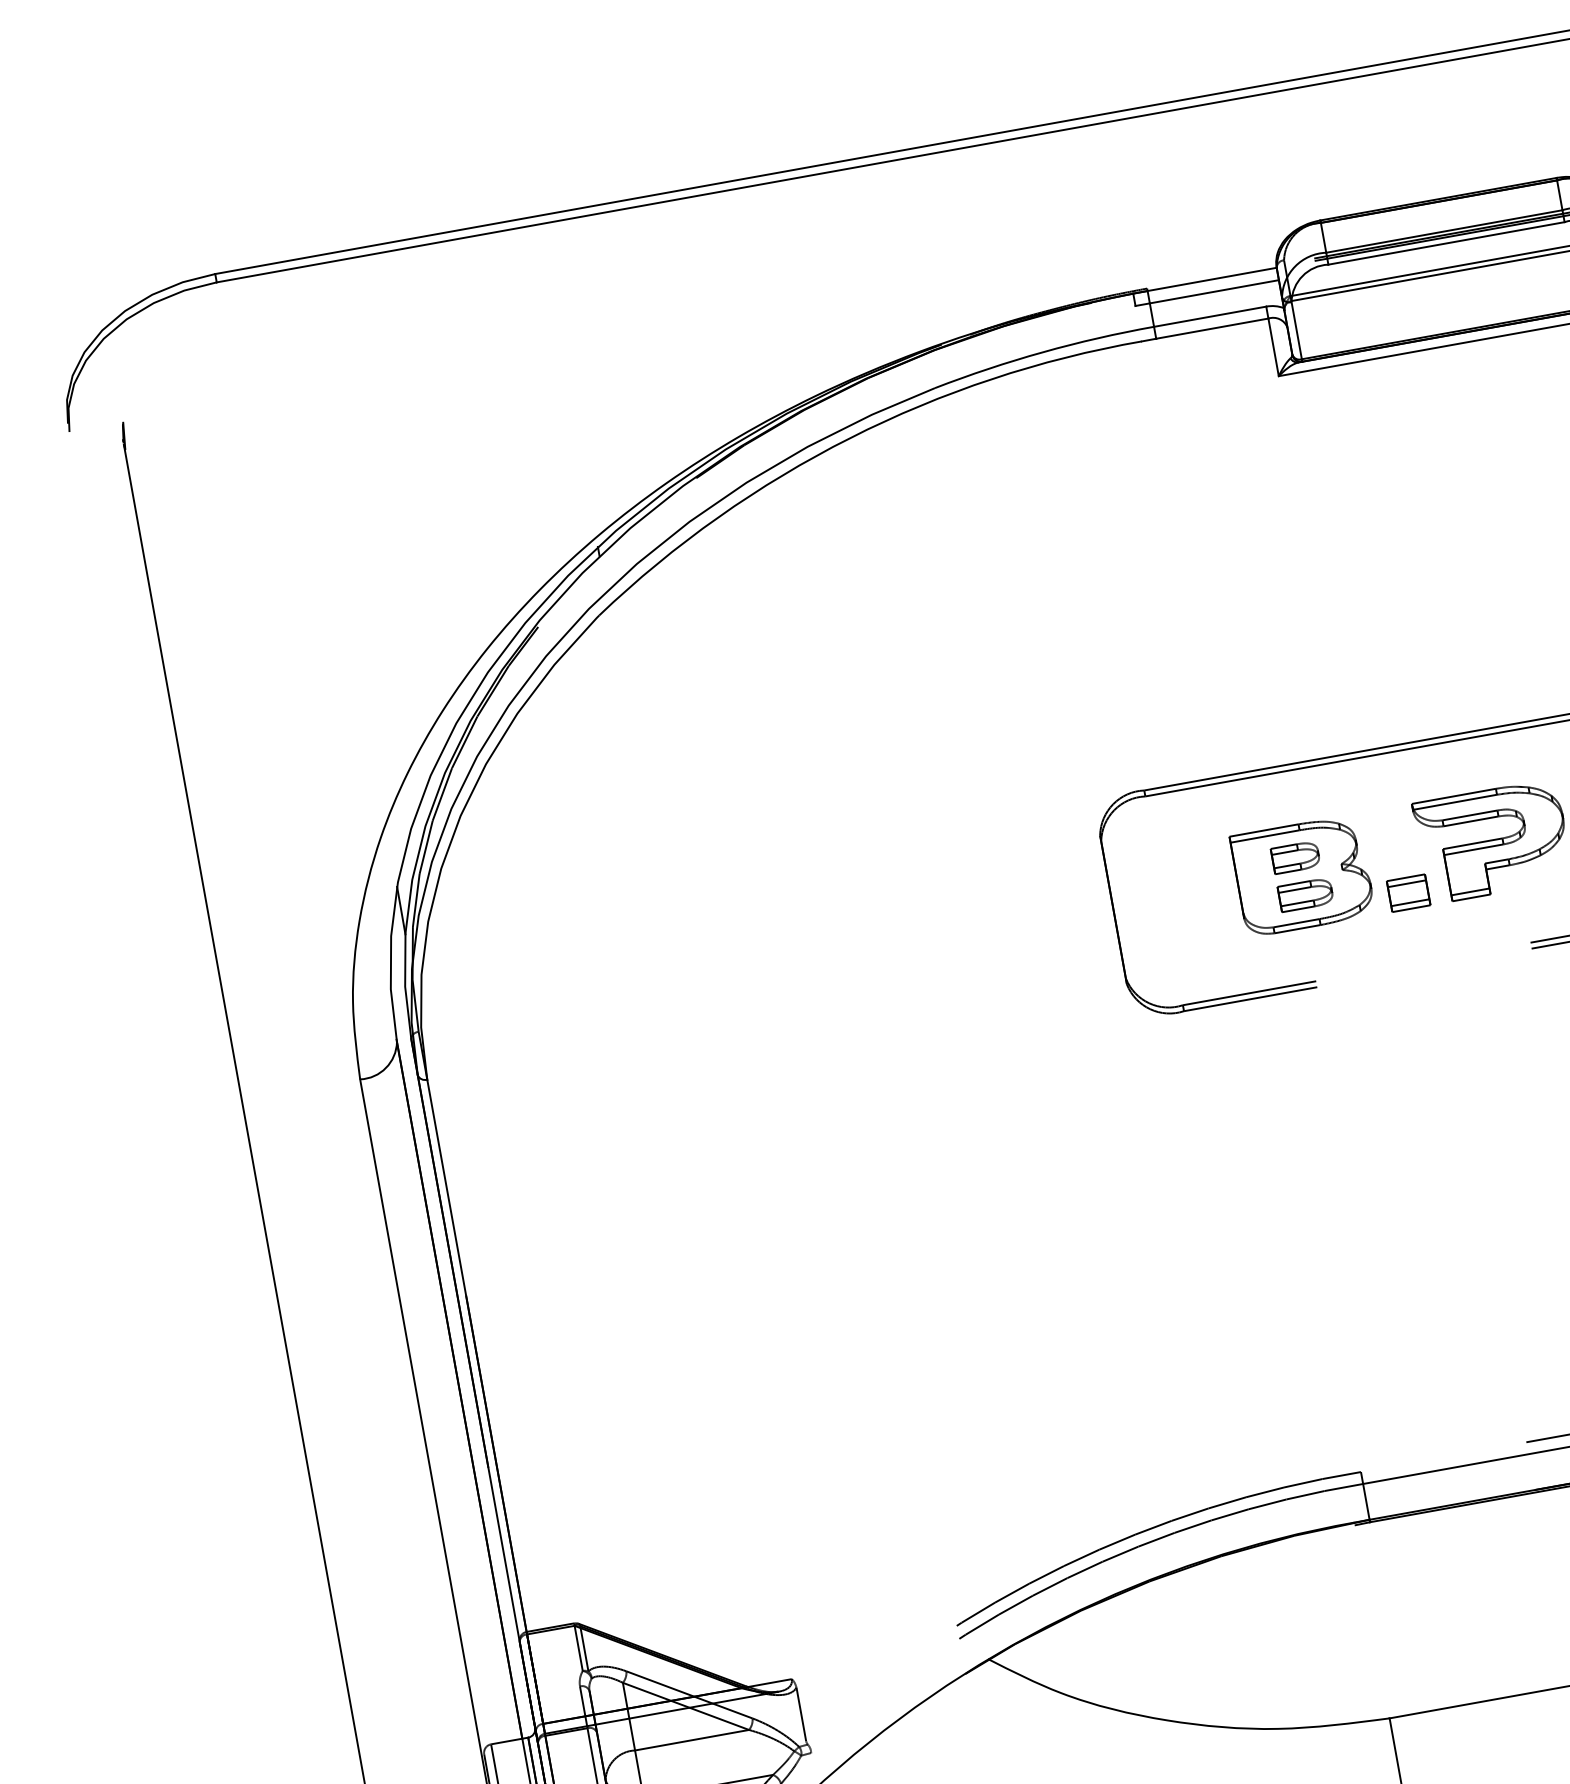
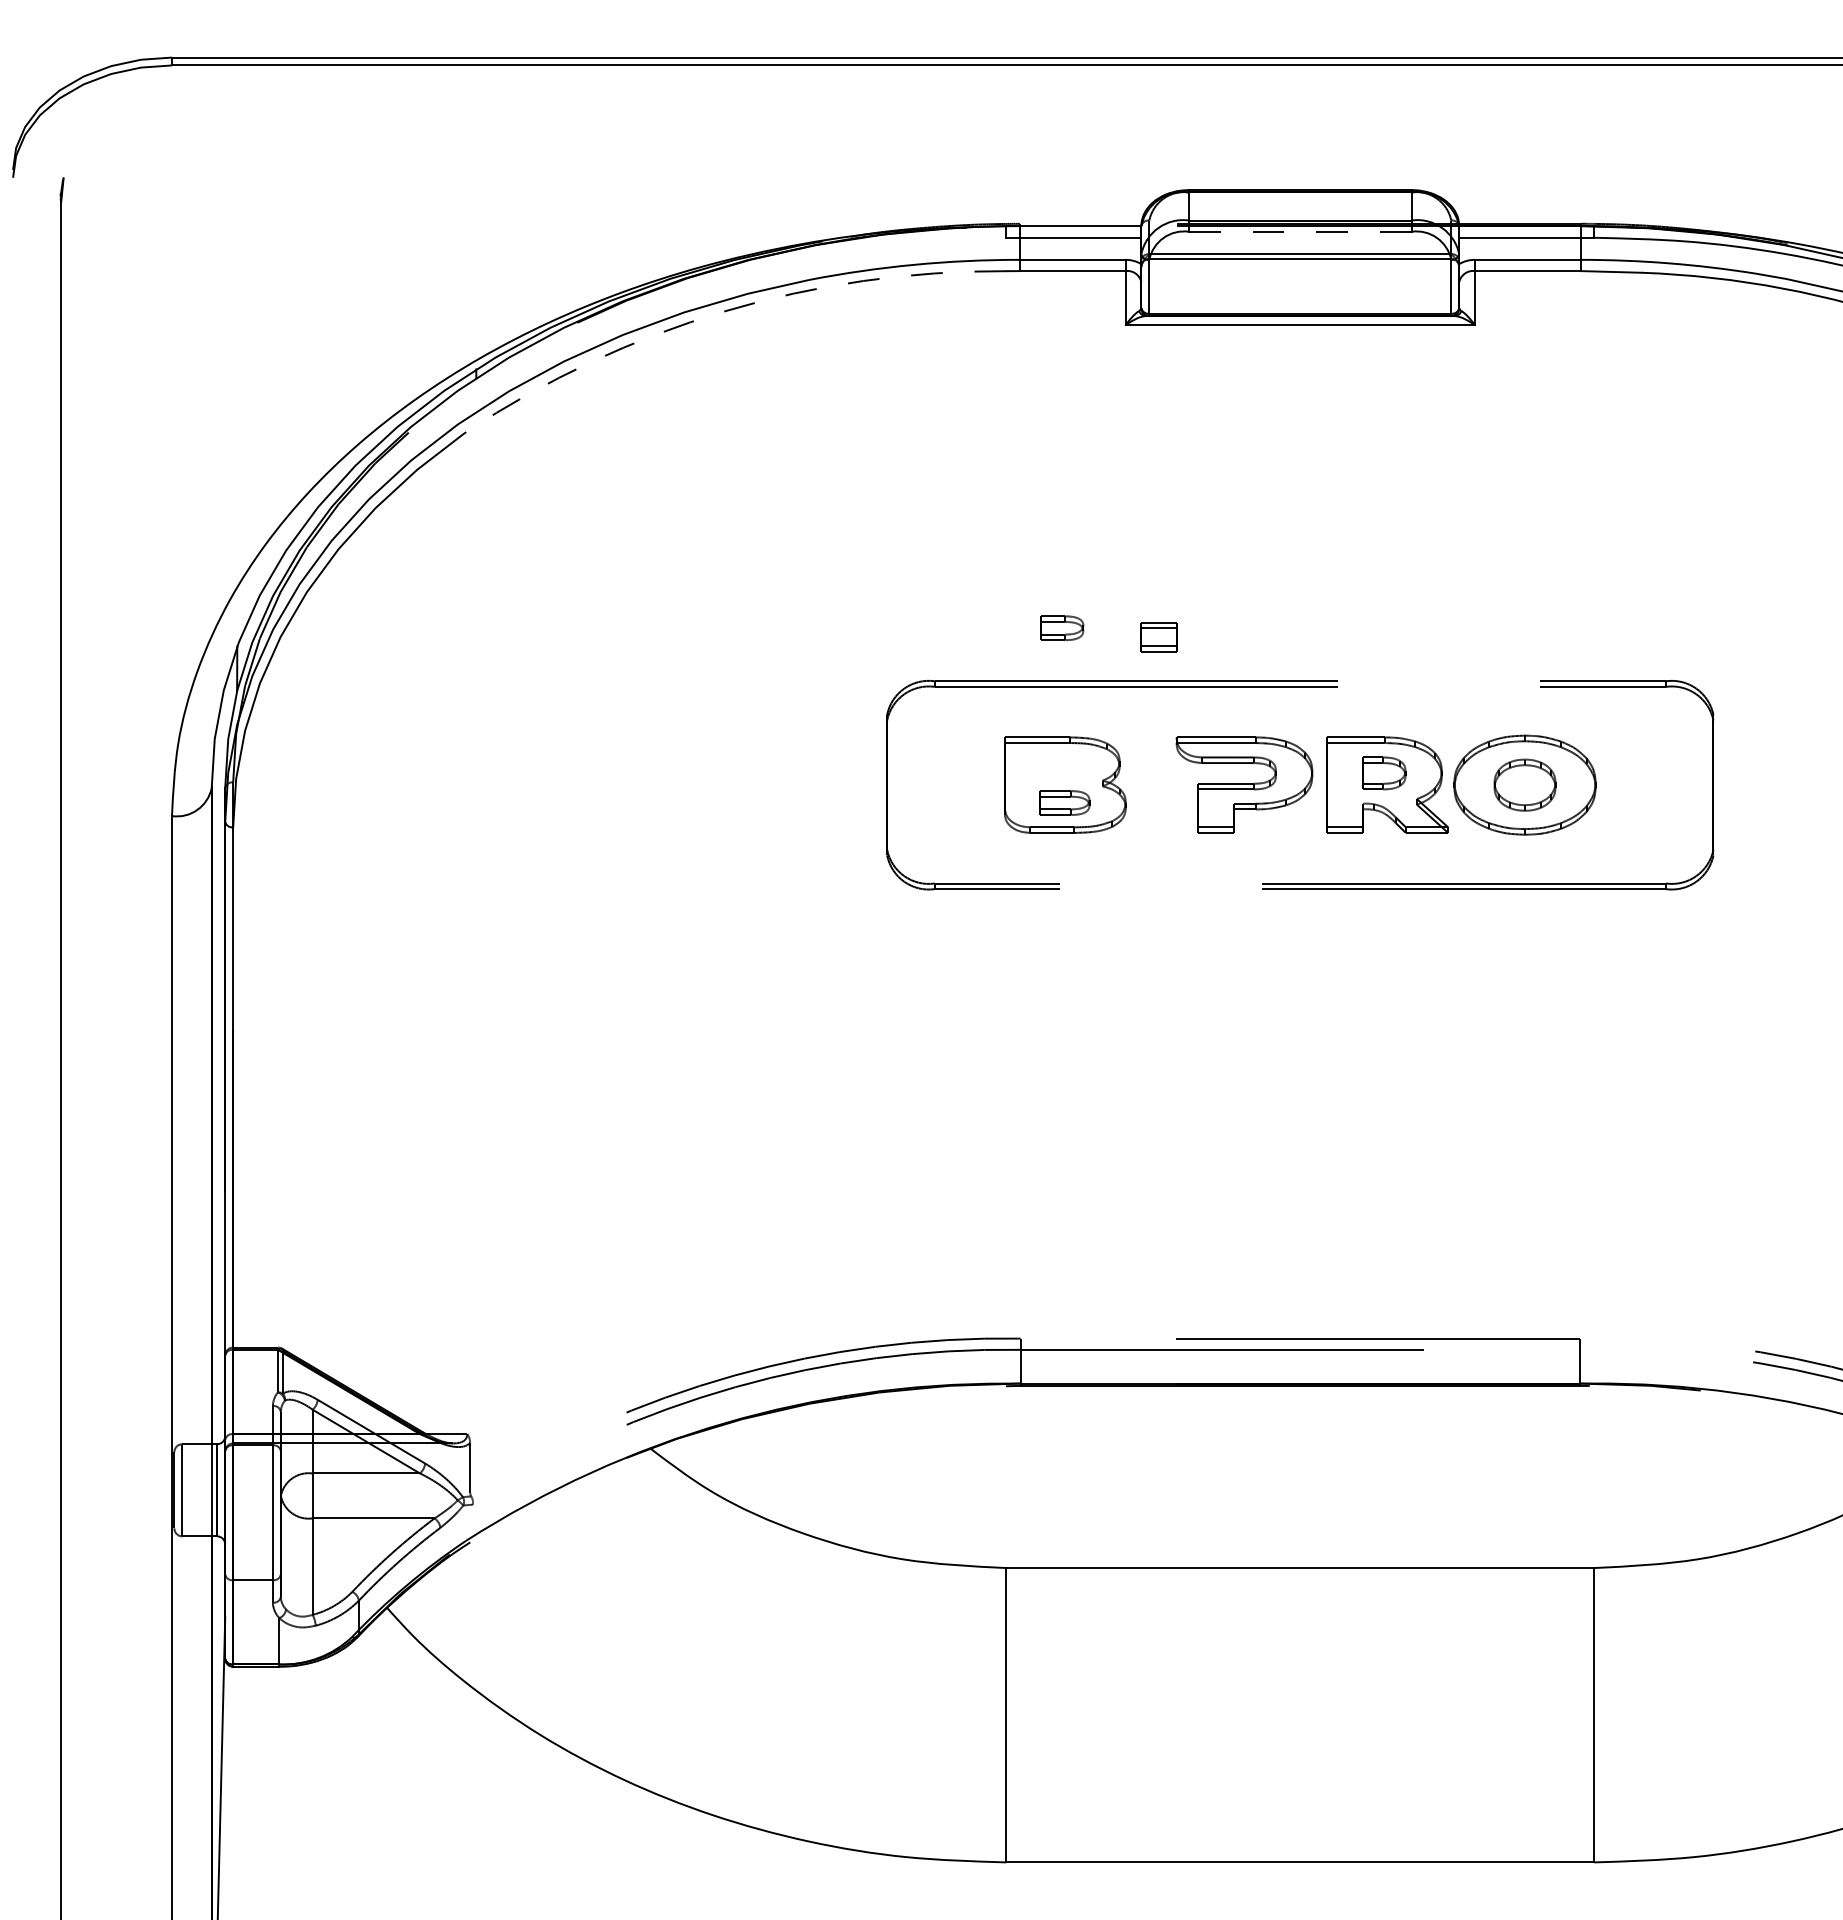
line: (1445, 243) -> (1299, 231), solid -> dashed
arc: (850, 438) -> (724, 311), solid -> dashed
part: (1296, 857) -> (1062, 628), moved
part: (1408, 893) -> (1158, 637), moved

